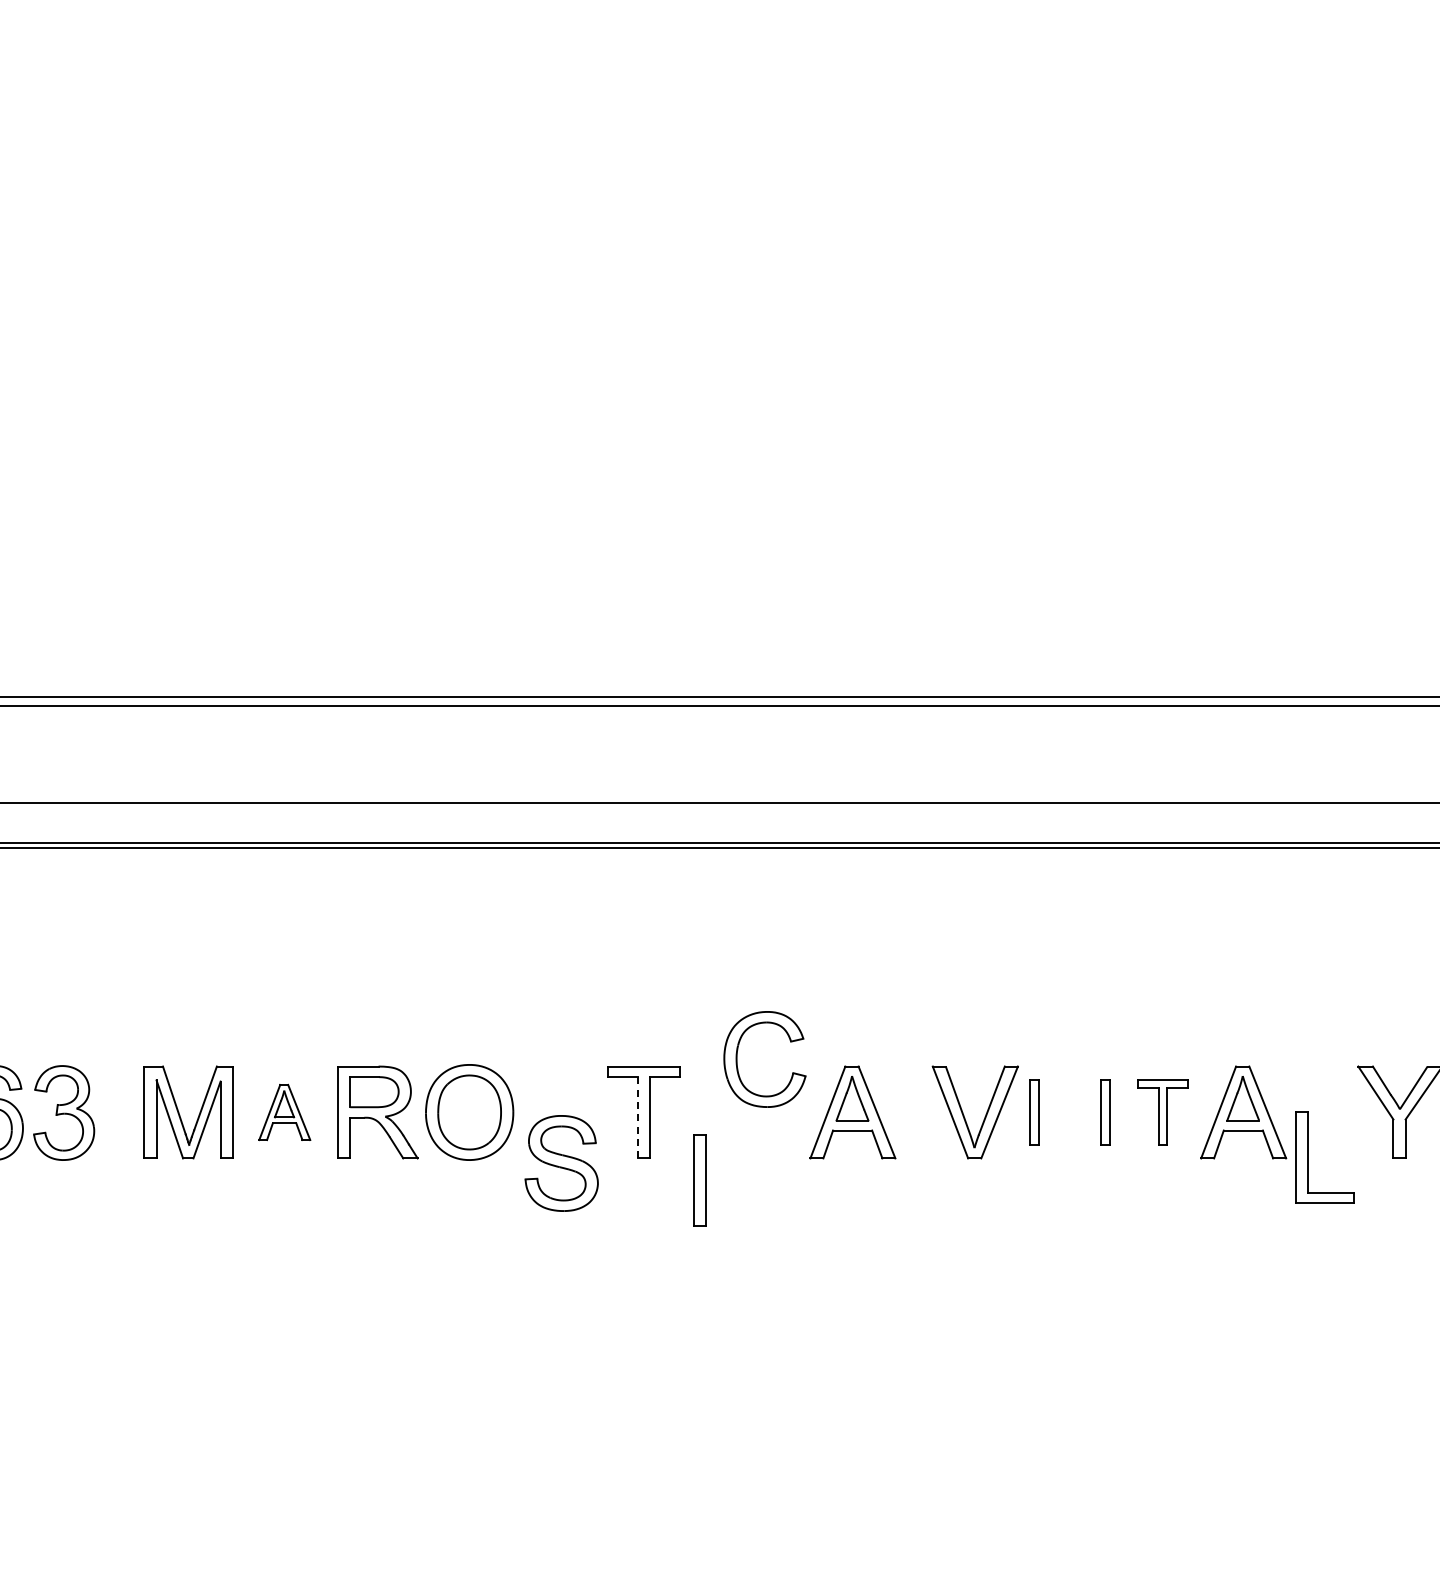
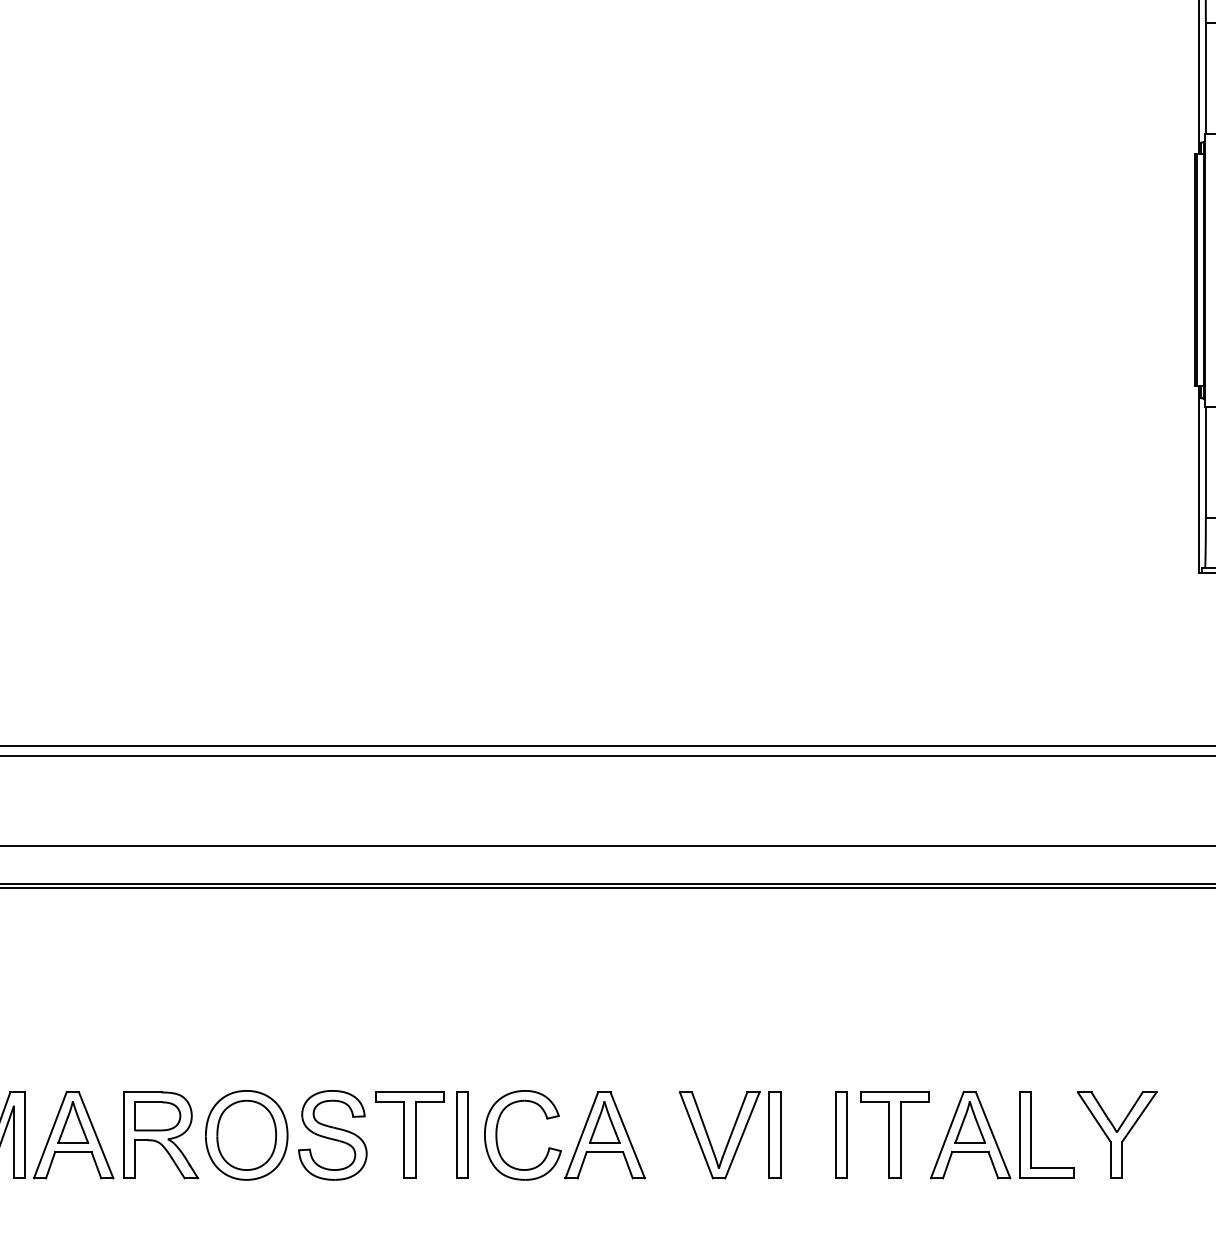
part: (737, 1059) -> (497, 1135), moved
part: (284, 1112) -> (73, 1135), size x1.67
part: (1033, 1112) -> (774, 1135), size x1.43
part: (1105, 1112) -> (841, 1135), size x1.43
part: (1162, 1112) -> (894, 1135), size x1.43
line: (638, 1117) -> (404, 1140), dashed -> solid
part: (1308, 1157) -> (1031, 1135), moved
part: (561, 1163) -> (332, 1135), moved
part: (699, 1180) -> (461, 1135), moved

